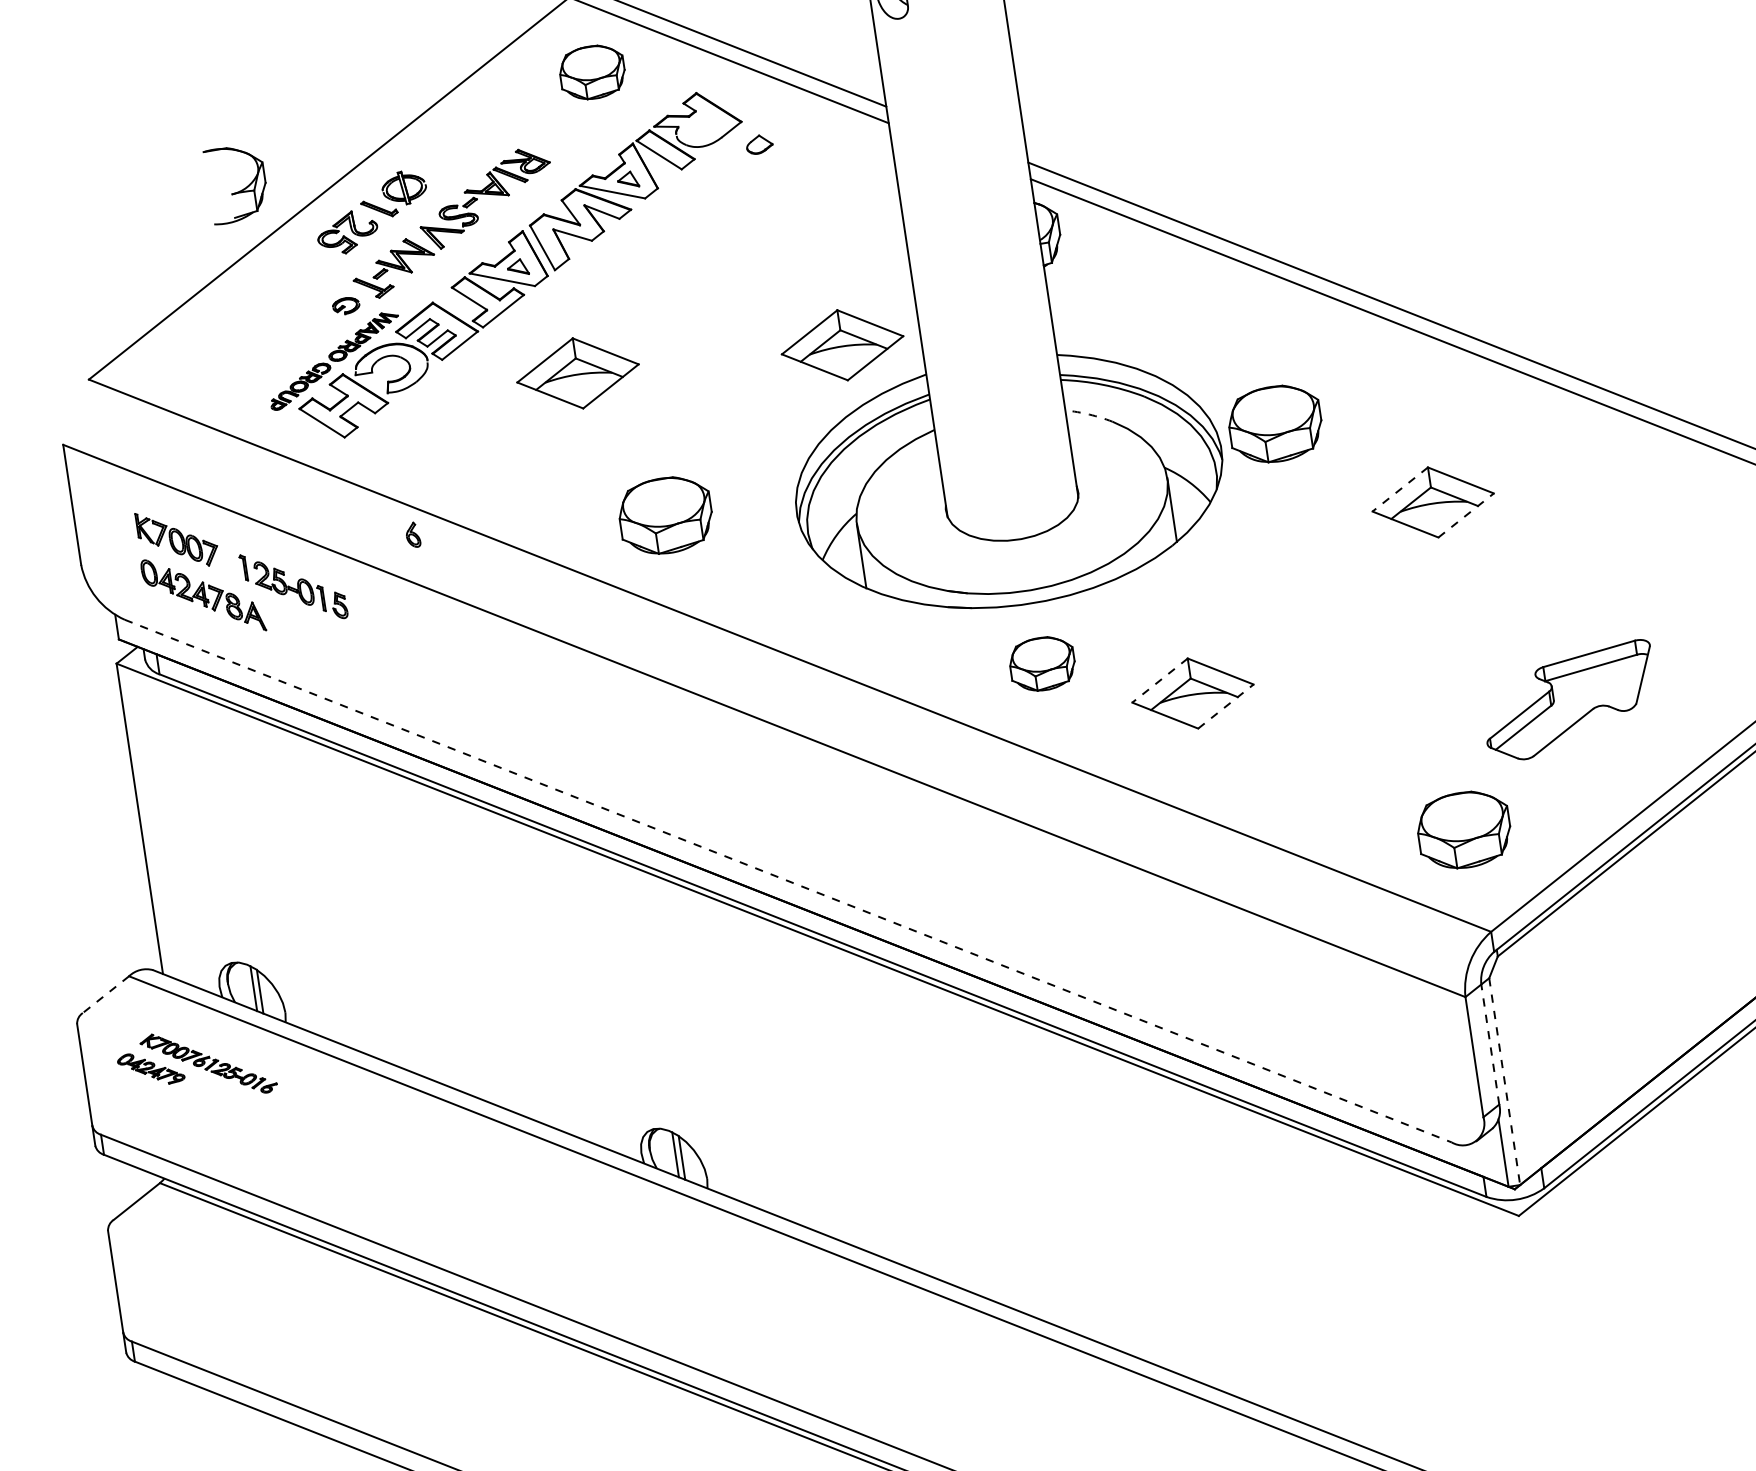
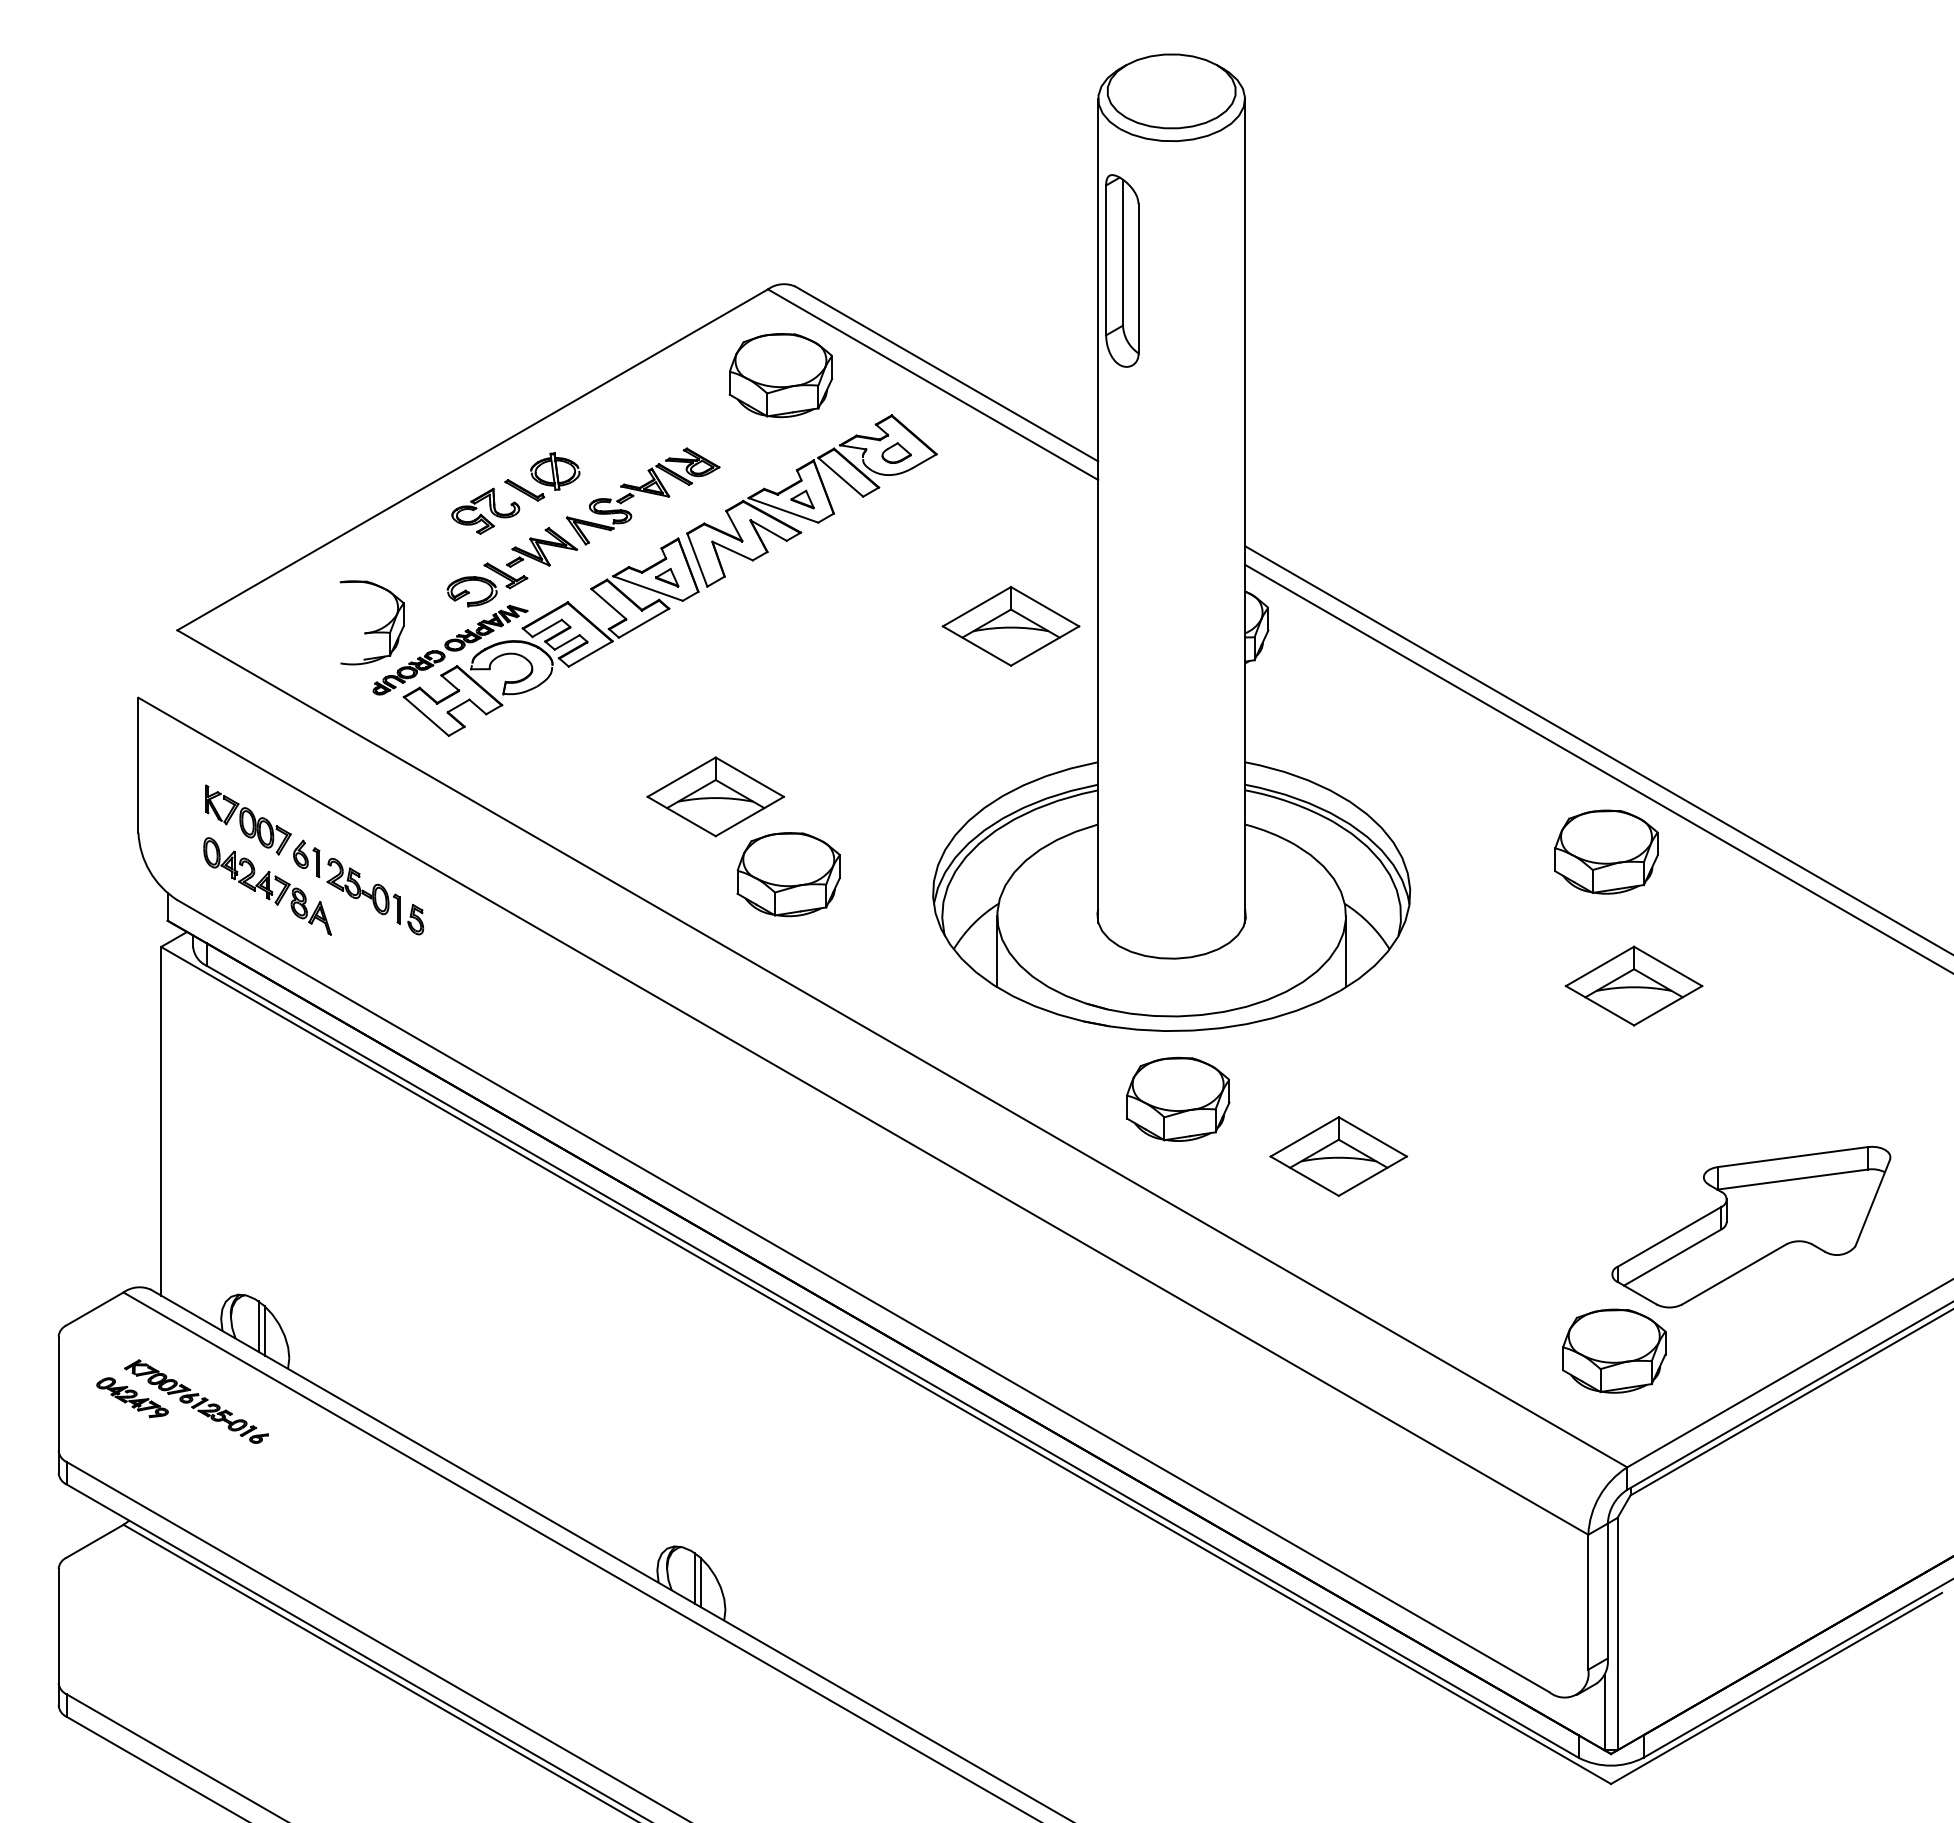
part: (591, 72) -> (780, 375), size x1.43
part: (759, 143) -> (896, 452), moved
part: (239, 190) -> (373, 630), moved
part: (345, 305) -> (471, 591), size x1.67
part: (842, 345) -> (1010, 626), moved
part: (577, 373) -> (715, 796), moved
arc: (1089, 414) -> (1270, 832), dashed -> solid
part: (1275, 423) -> (1606, 851), moved
line: (1399, 489) -> (1599, 966), dashed -> solid
line: (1466, 515) -> (1668, 1005), dashed -> solid
part: (412, 534) -> (300, 853), moved
part: (1042, 664) -> (1178, 1099), size x1.43
line: (1159, 681) -> (1304, 1137), dashed -> solid
part: (1569, 700) -> (1751, 1226), size x1.43
line: (1226, 705) -> (1373, 1175), dashed -> solid
line: (788, 881) -> (863, 1296), dashed -> solid
line: (106, 994) -> (95, 1308), dashed -> solid
line: (1489, 1044) -> (1607, 1590), dashed -> solid
line: (1504, 1082) -> (1617, 1634), dashed -> solid

